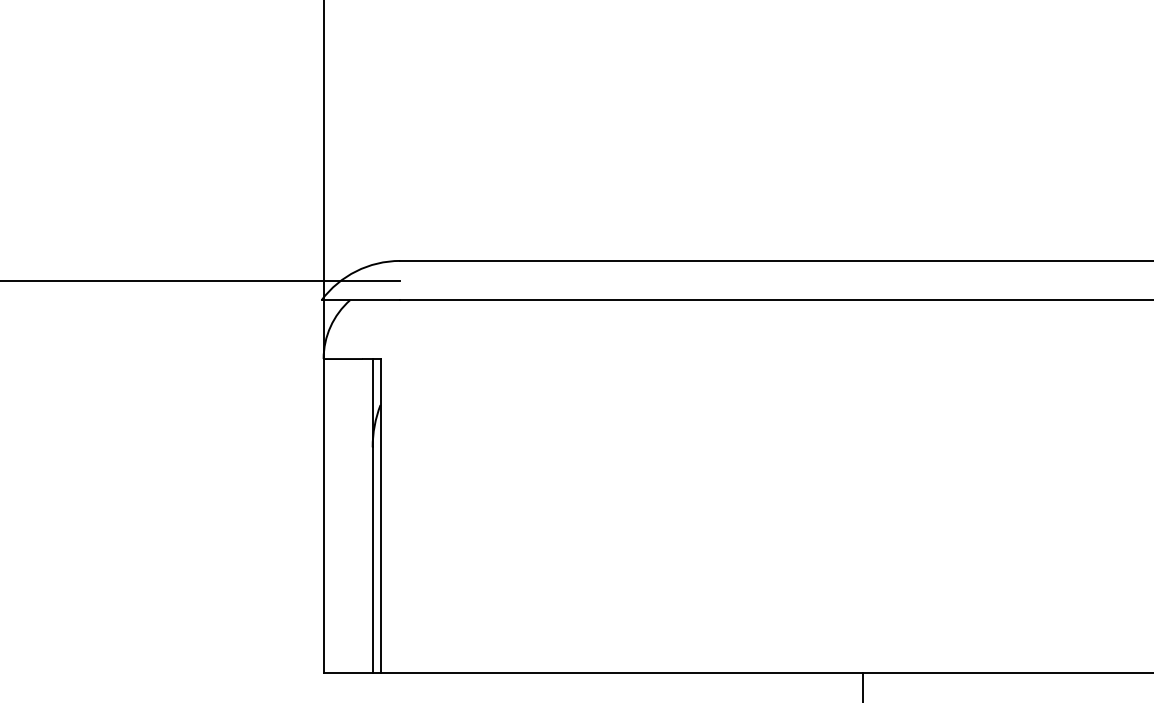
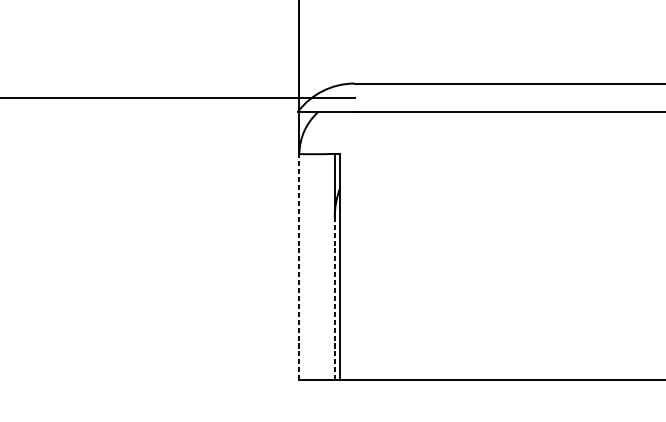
line: (323, 516) -> (299, 267), solid -> dashed
line: (372, 560) -> (334, 299), solid -> dashed

